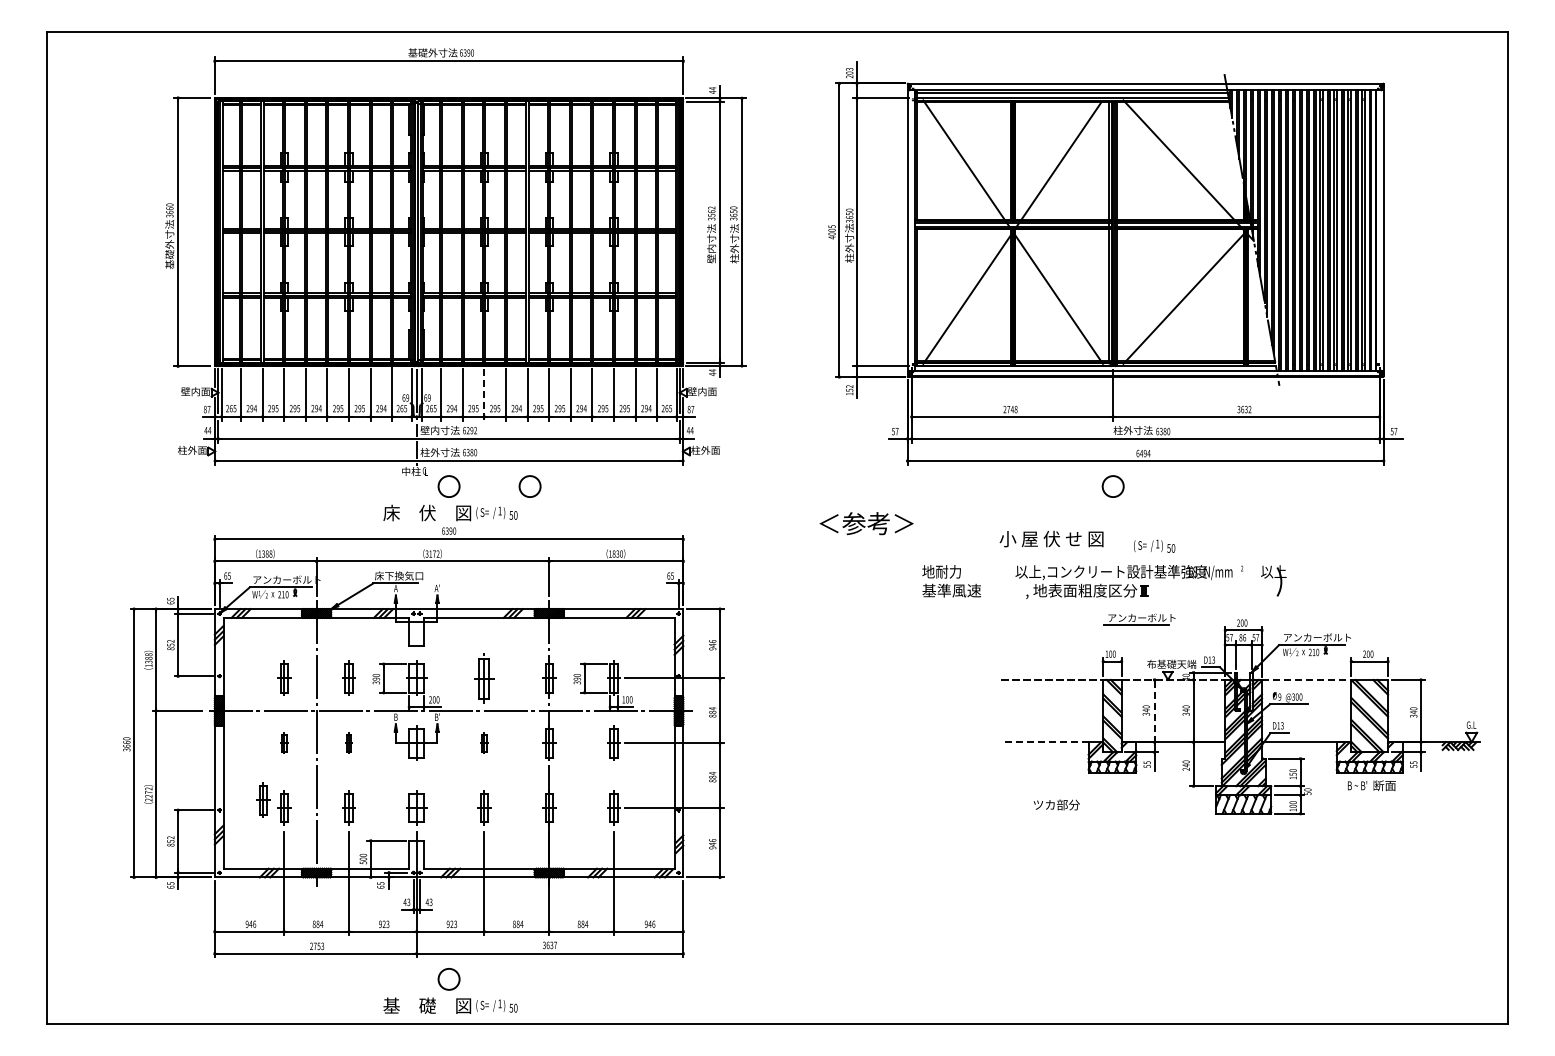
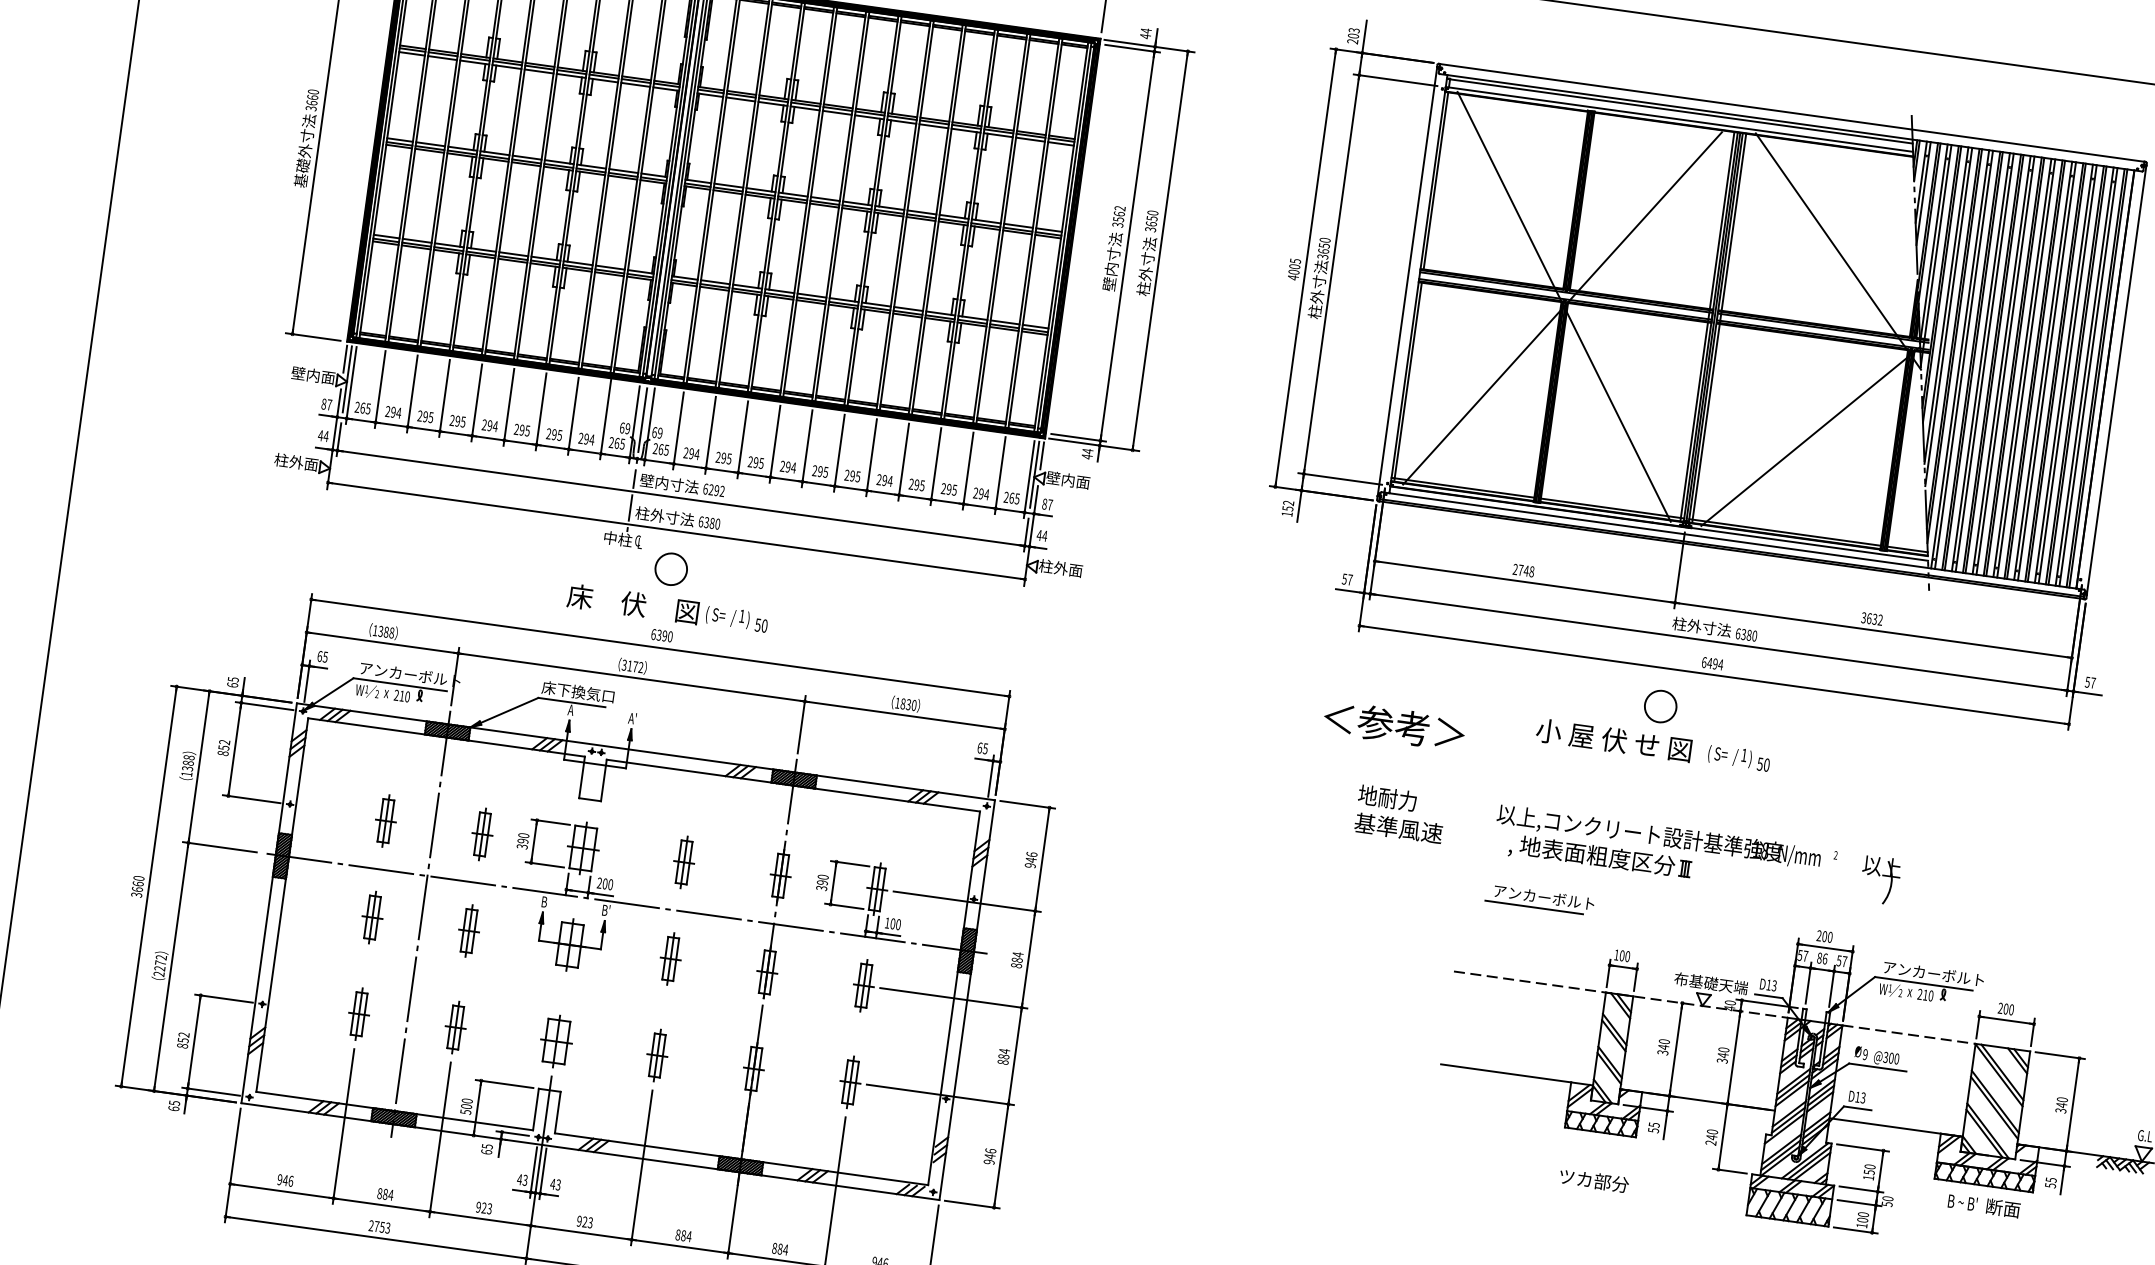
line: (484, 394) -> (743, 439), dashed -> solid
circle: (529, 486) -> (791, 585), removed
text: (866, 523) -> (1394, 725), moved
text: (1051, 538) -> (1614, 739), moved
text: (1154, 545) -> (1739, 756), moved
part: (1139, 619) -> (1540, 899), moved
part: (484, 677) -> (684, 861), size x0.71
line: (1154, 711) -> (1675, 1050), dashed -> solid
part: (284, 742) -> (373, 916), size x1.67
part: (348, 742) -> (468, 929), size x1.67
part: (484, 742) -> (671, 957), size x1.67
line: (1044, 742) -> (1505, 1073), dashed -> solid
part: (263, 799) -> (330, 997), removed
text: (1056, 804) -> (1593, 1180), moved

